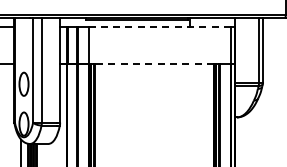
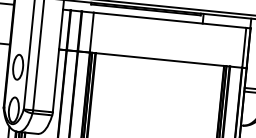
line: (159, 27) -> (169, 20), dashed -> solid
line: (154, 64) -> (160, 59), dashed -> solid

